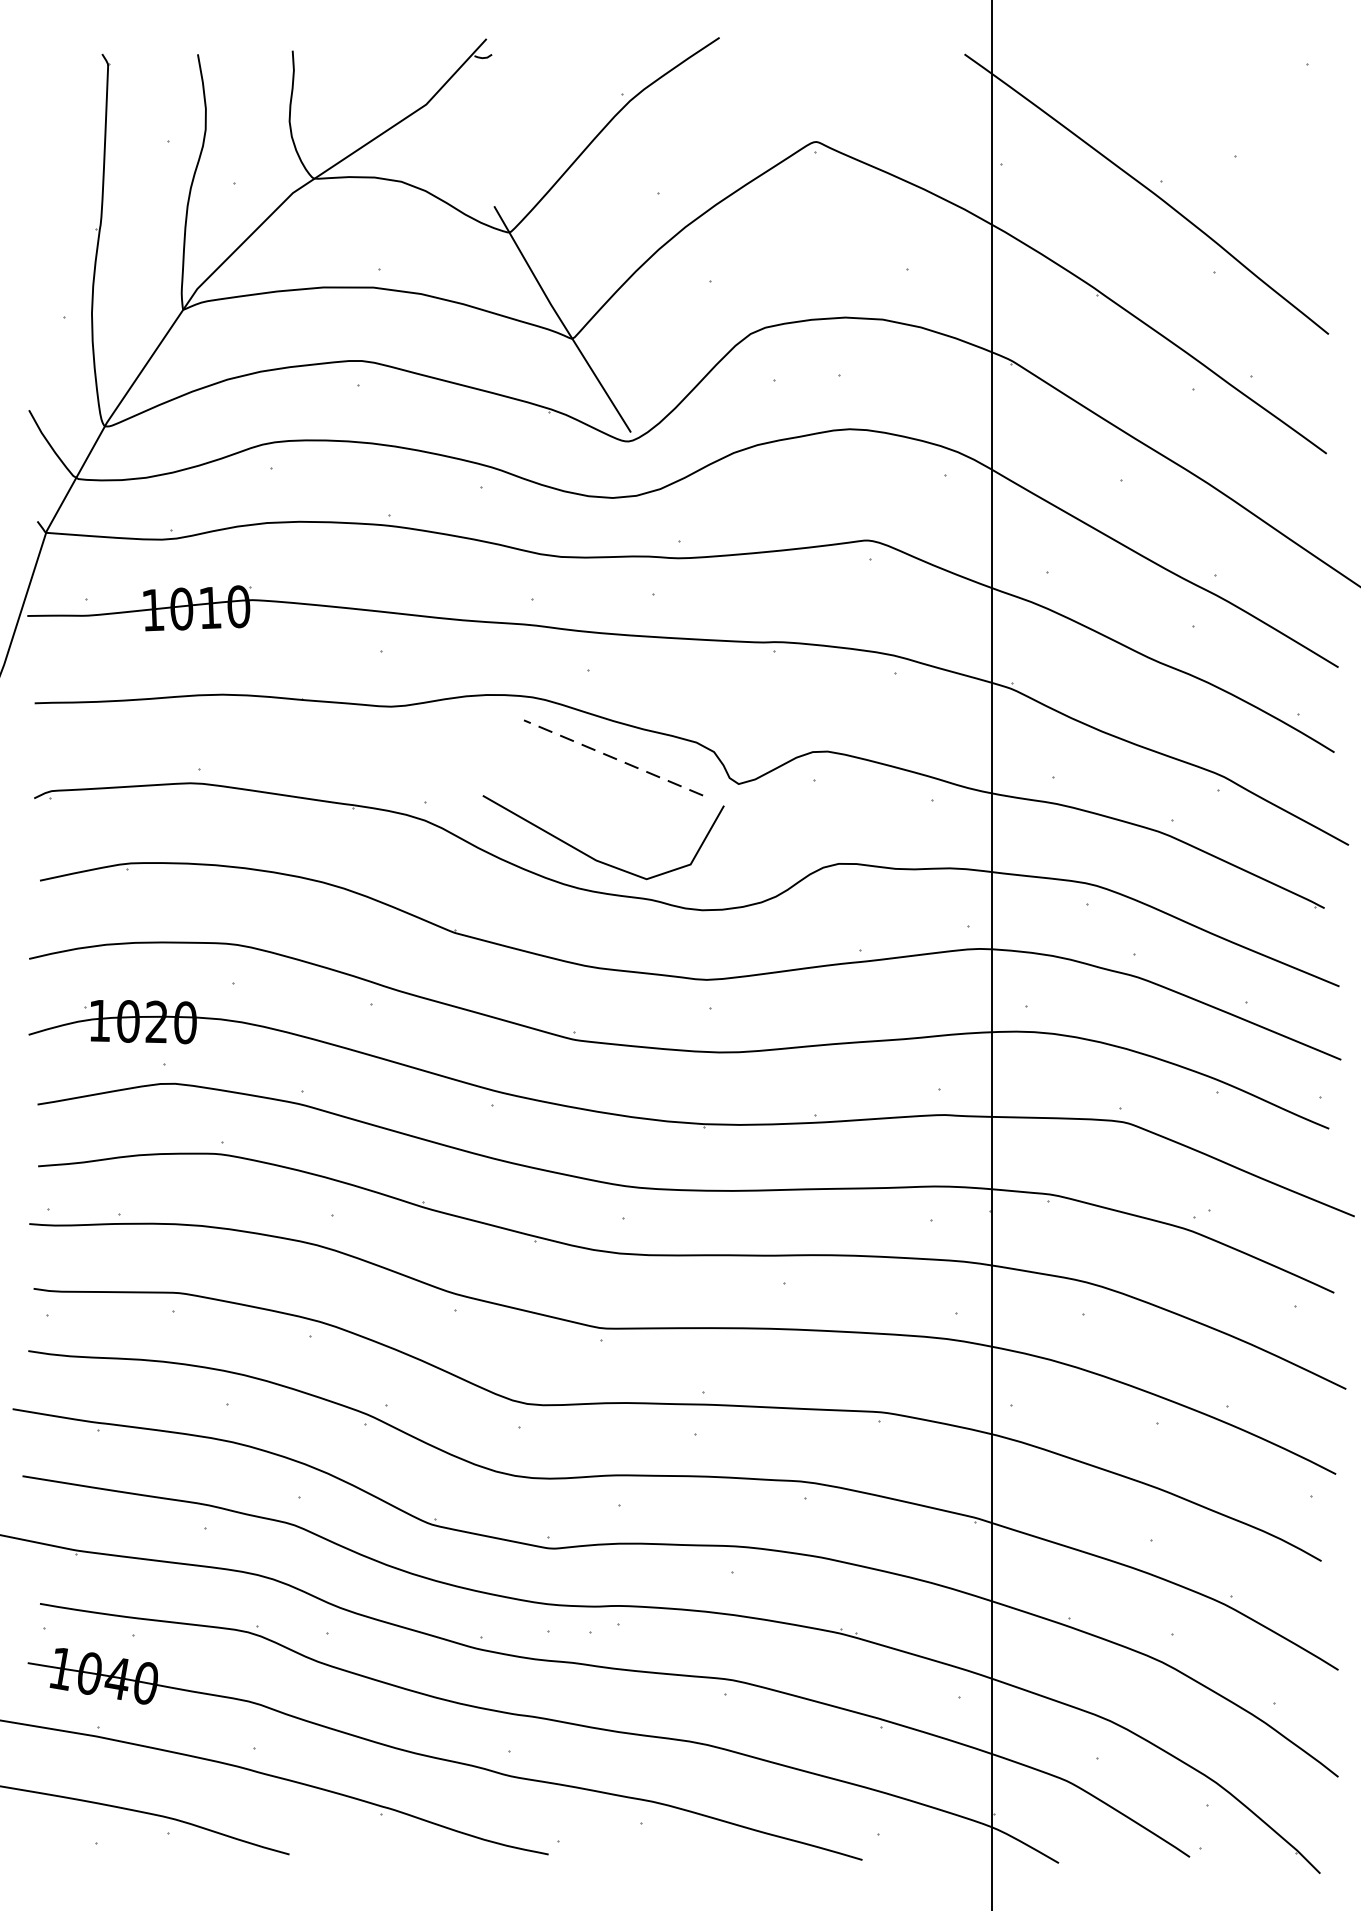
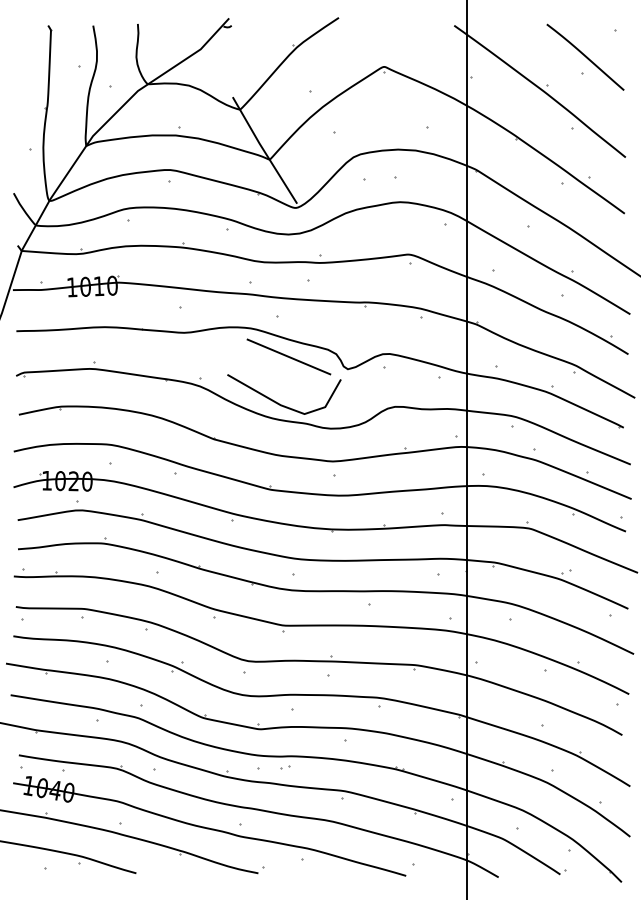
curve: (1243, 119) -> (585, 56), added
line: (612, 756) -> (288, 356), dashed -> solid
part: (606, 1629) -> (285, 767), size x0.62

